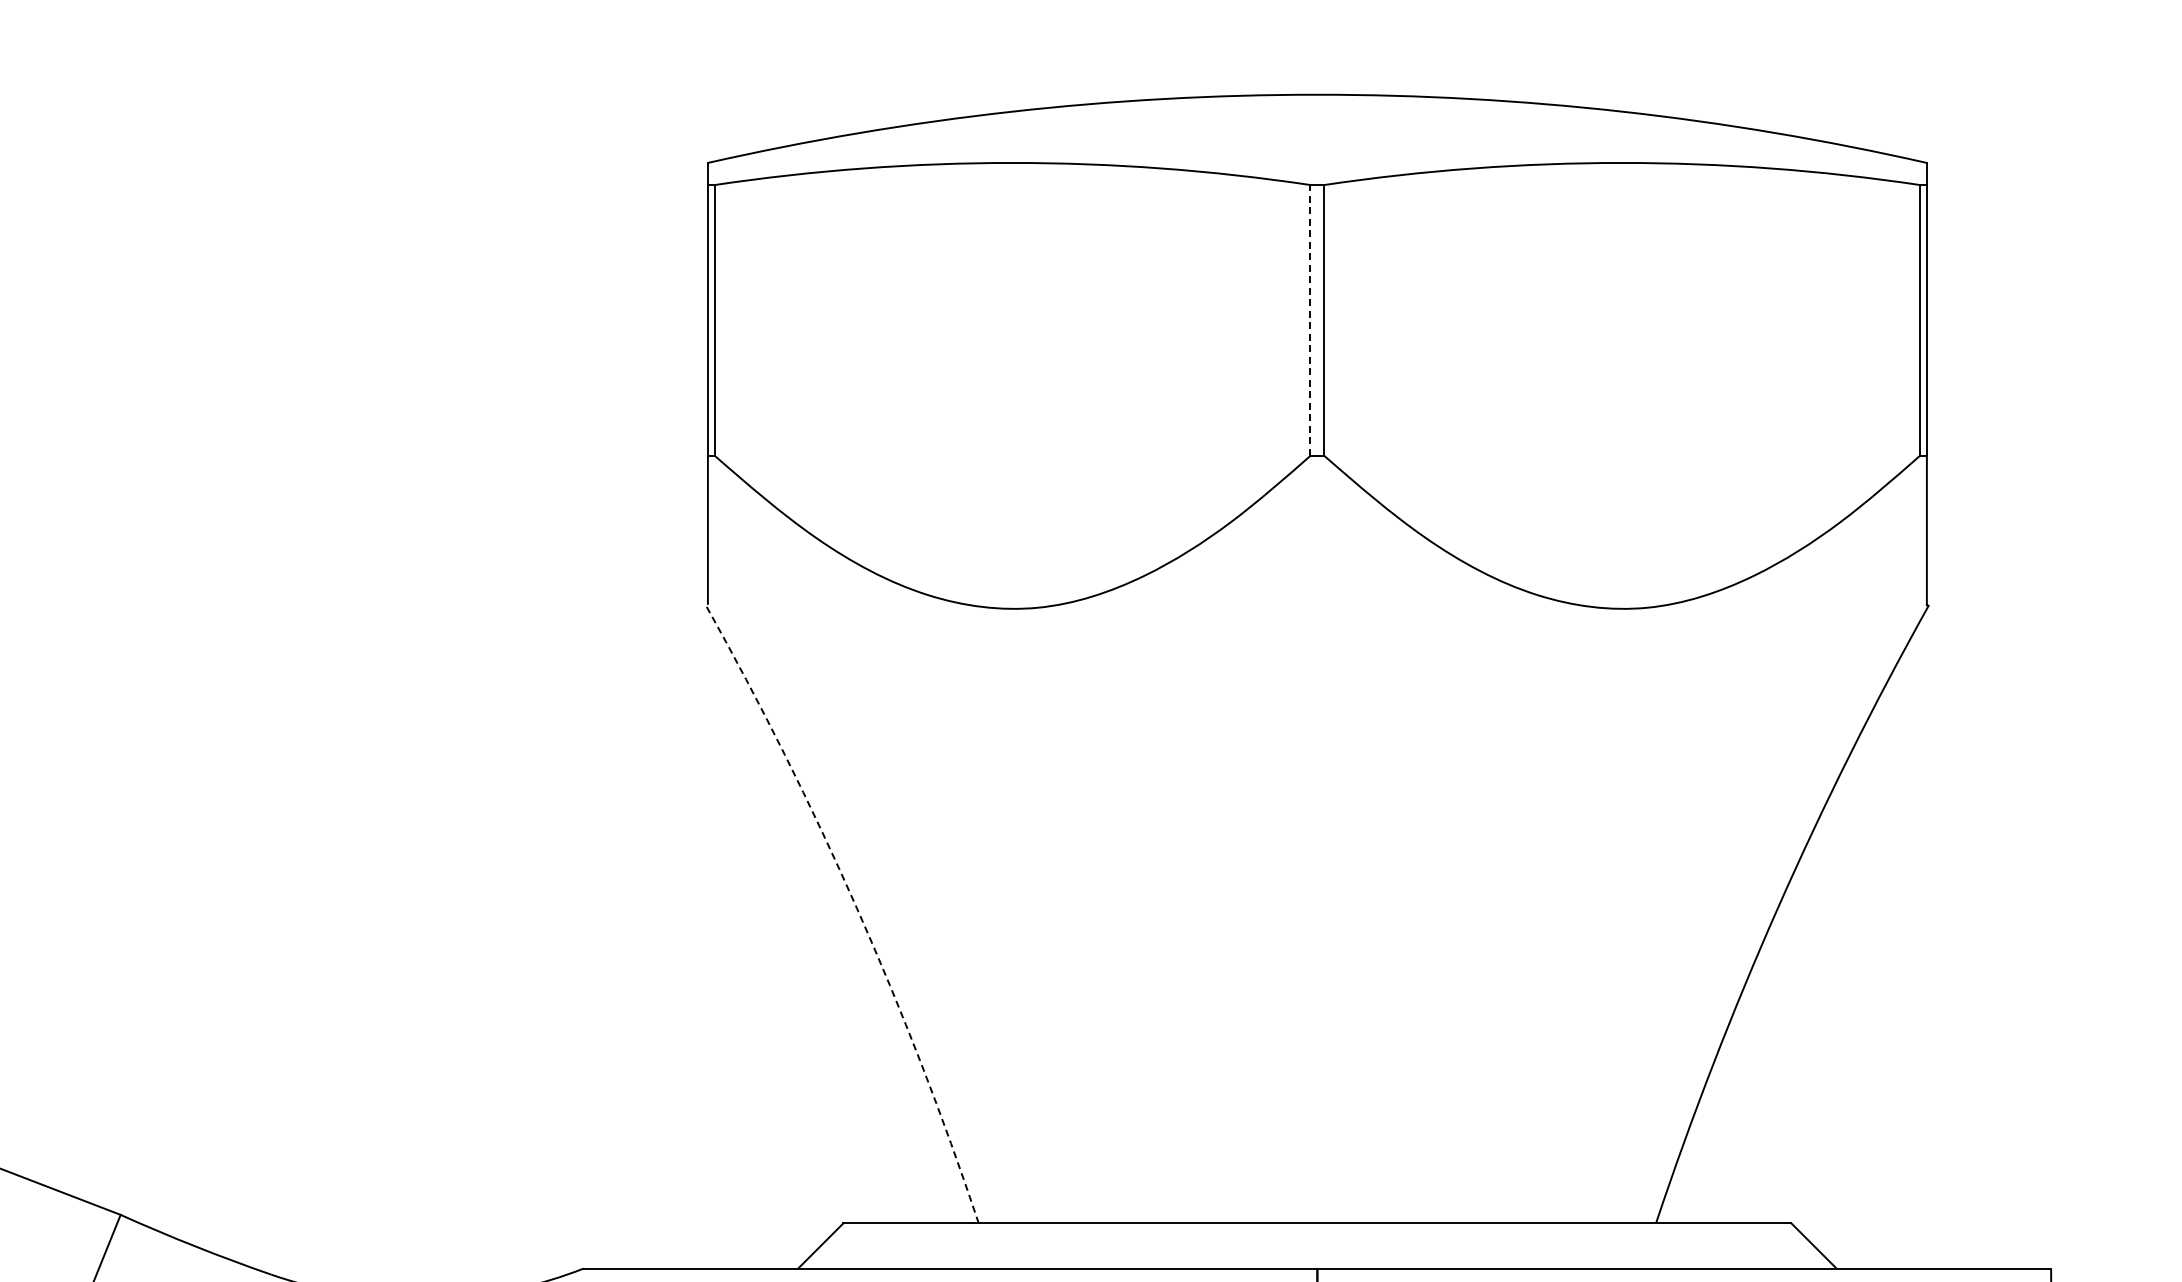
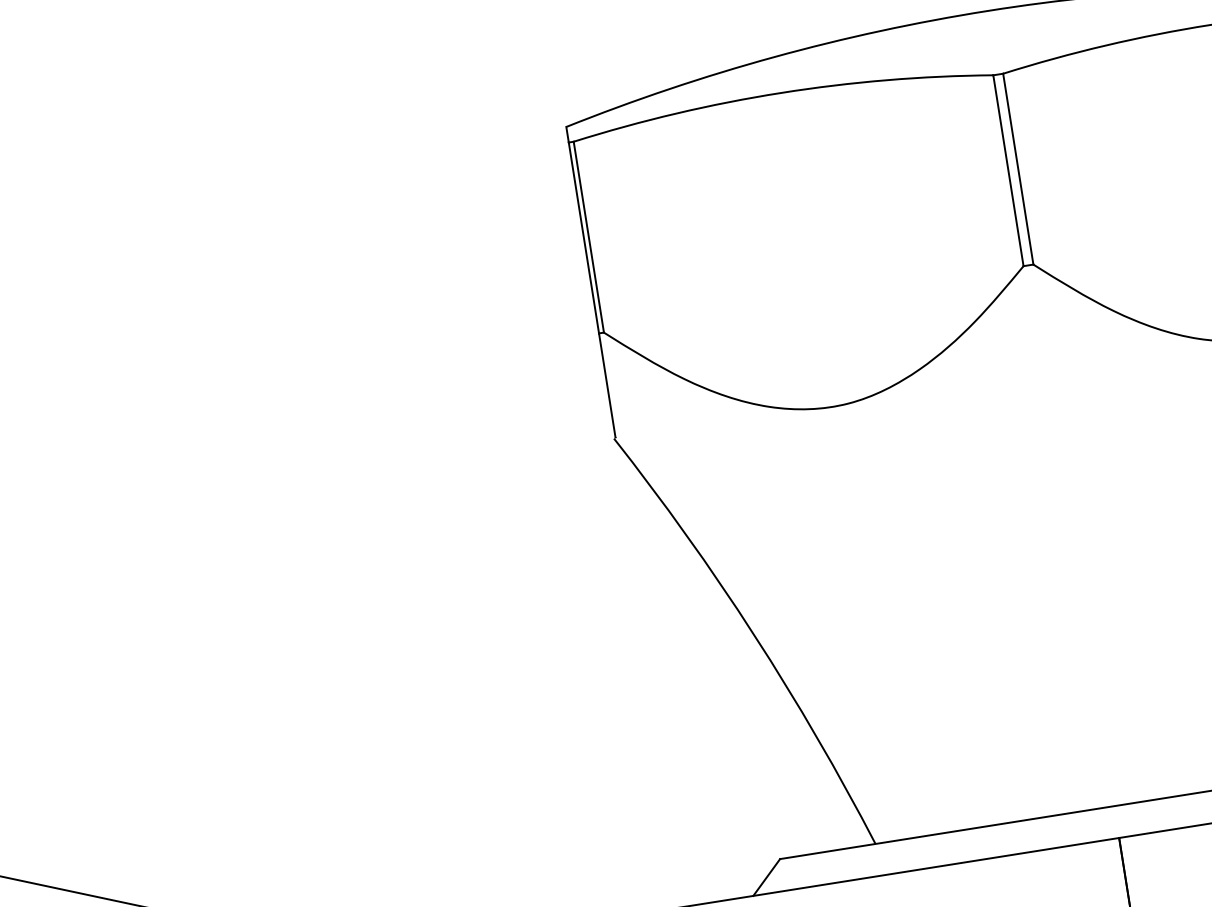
line: (1310, 319) -> (1008, 170), dashed -> solid
arc: (856, 907) -> (754, 635), dashed -> solid

